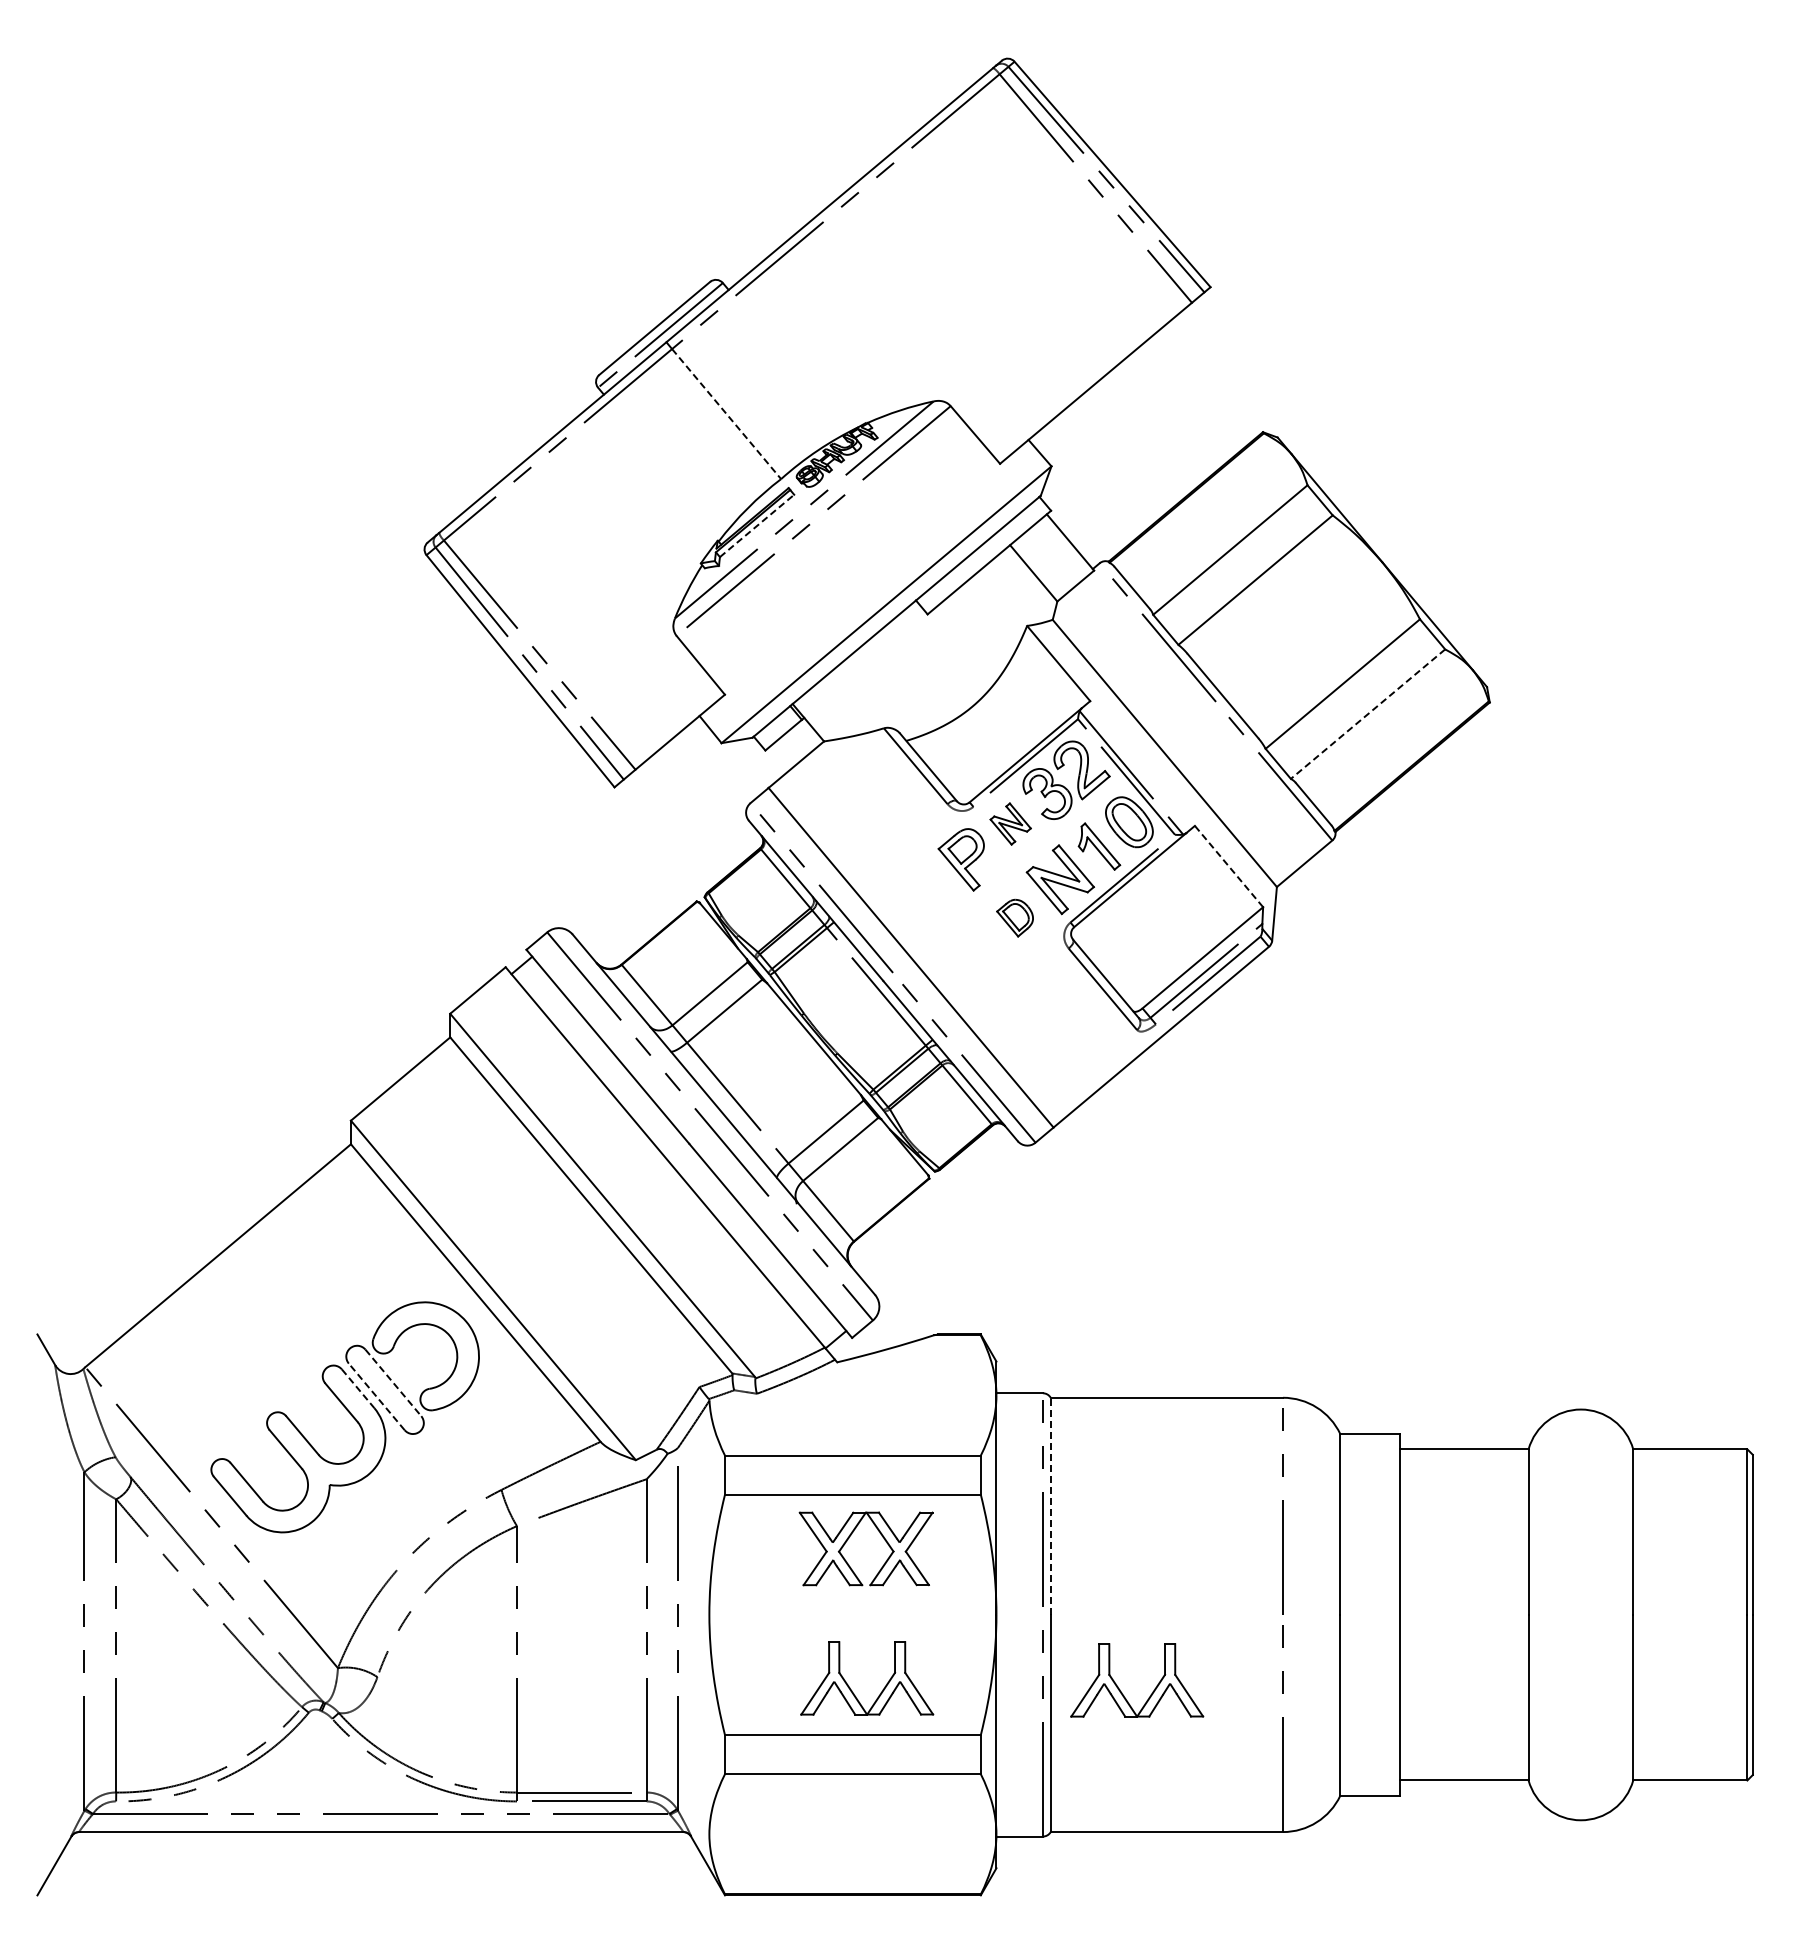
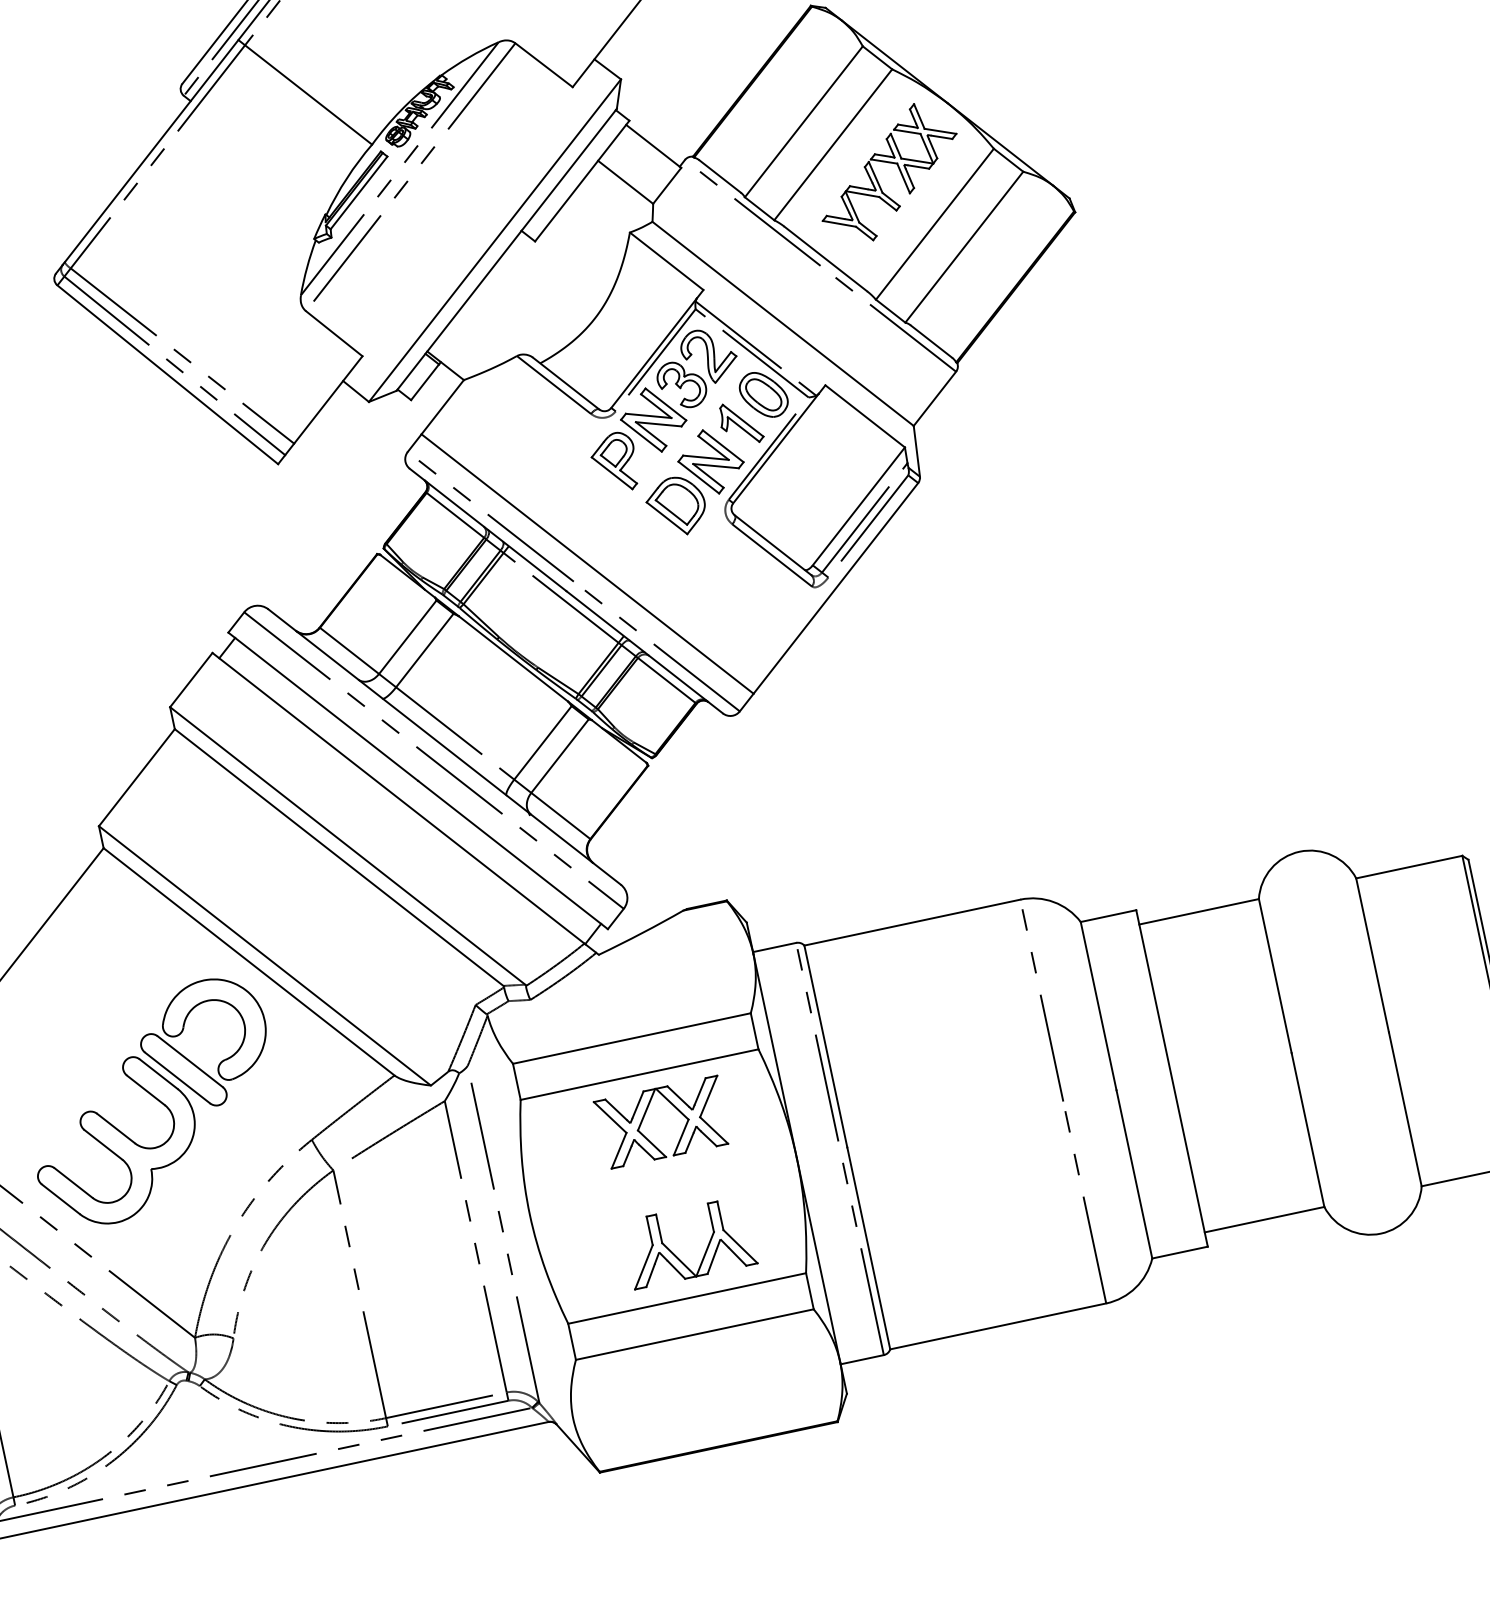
line: (726, 414) -> (308, 95), dashed -> solid
line: (757, 525) -> (359, 192), dashed -> solid
part: (1308, 611) -> (888, 163), added
line: (1368, 714) -> (964, 247), dashed -> solid
part: (1010, 823) -> (653, 419), size x1.67
line: (1228, 866) -> (864, 416), dashed -> solid
part: (1014, 917) -> (675, 506), size x1.67
line: (393, 1383) -> (190, 1062), dashed -> solid
line: (358, 1389) -> (159, 1074), dashed -> solid
line: (376, 1396) -> (177, 1077), dashed -> solid
line: (1050, 1506) -> (825, 1046), dashed -> solid
part: (1152, 1691) -> (957, 1198), removed

